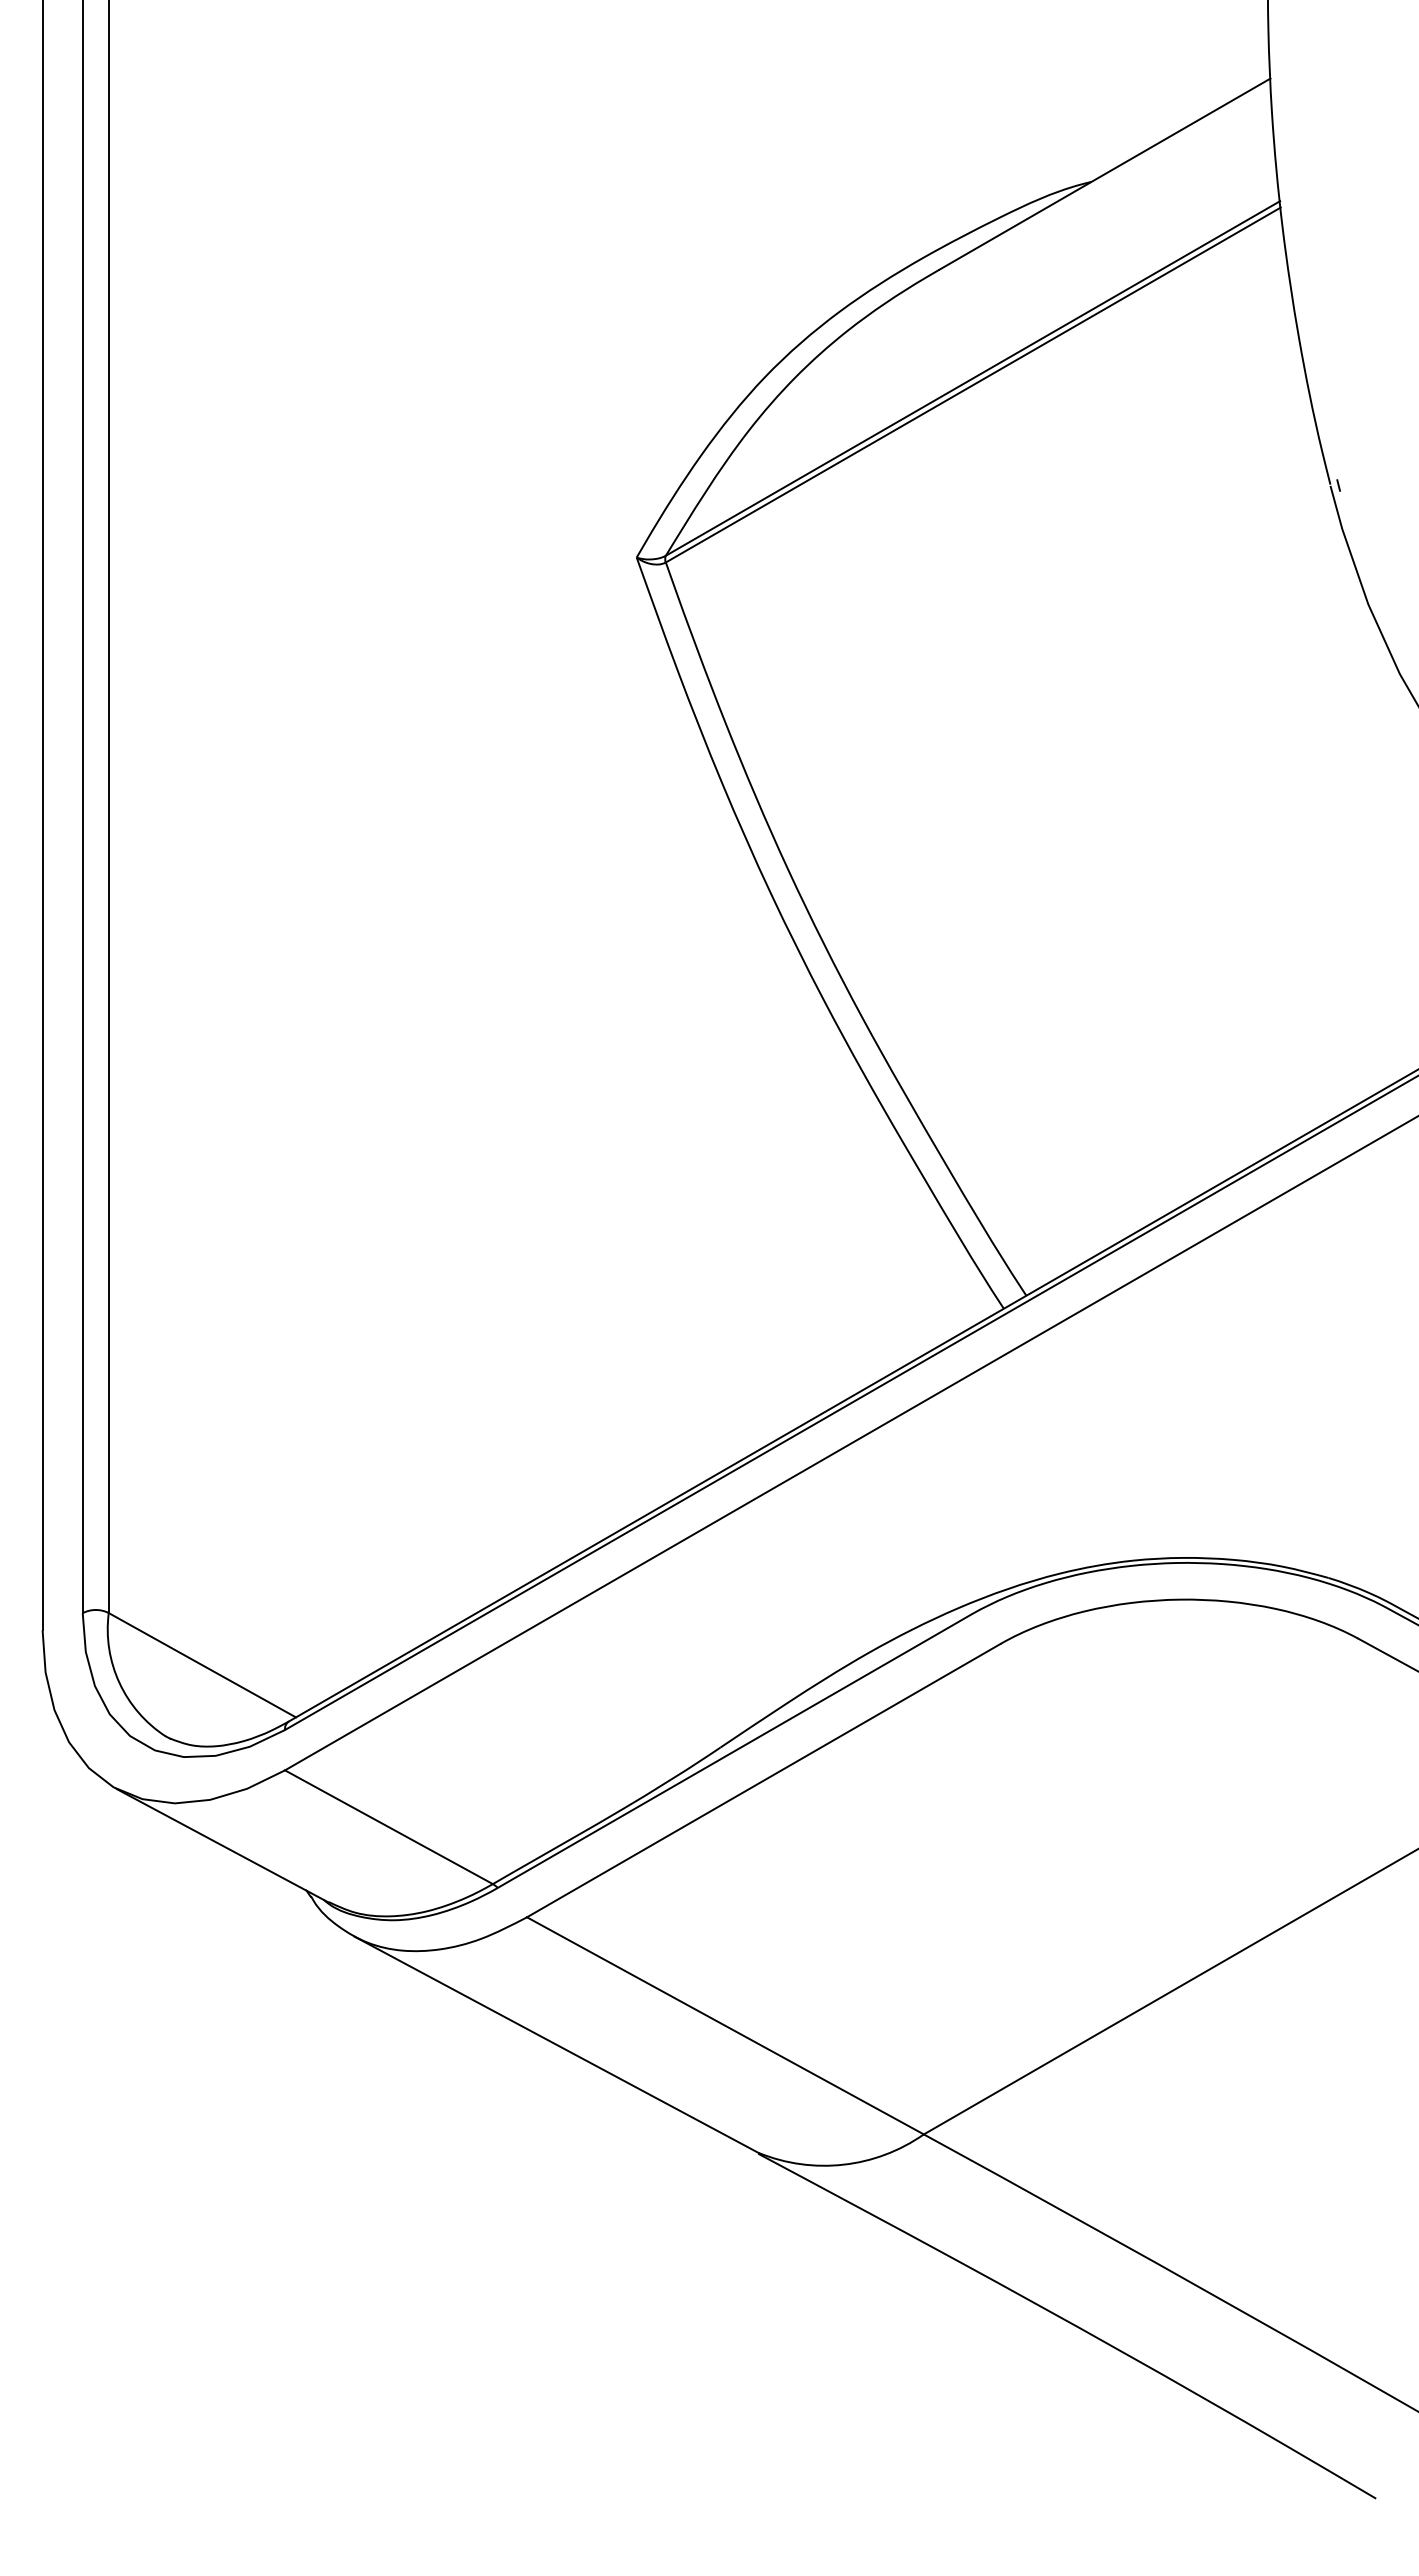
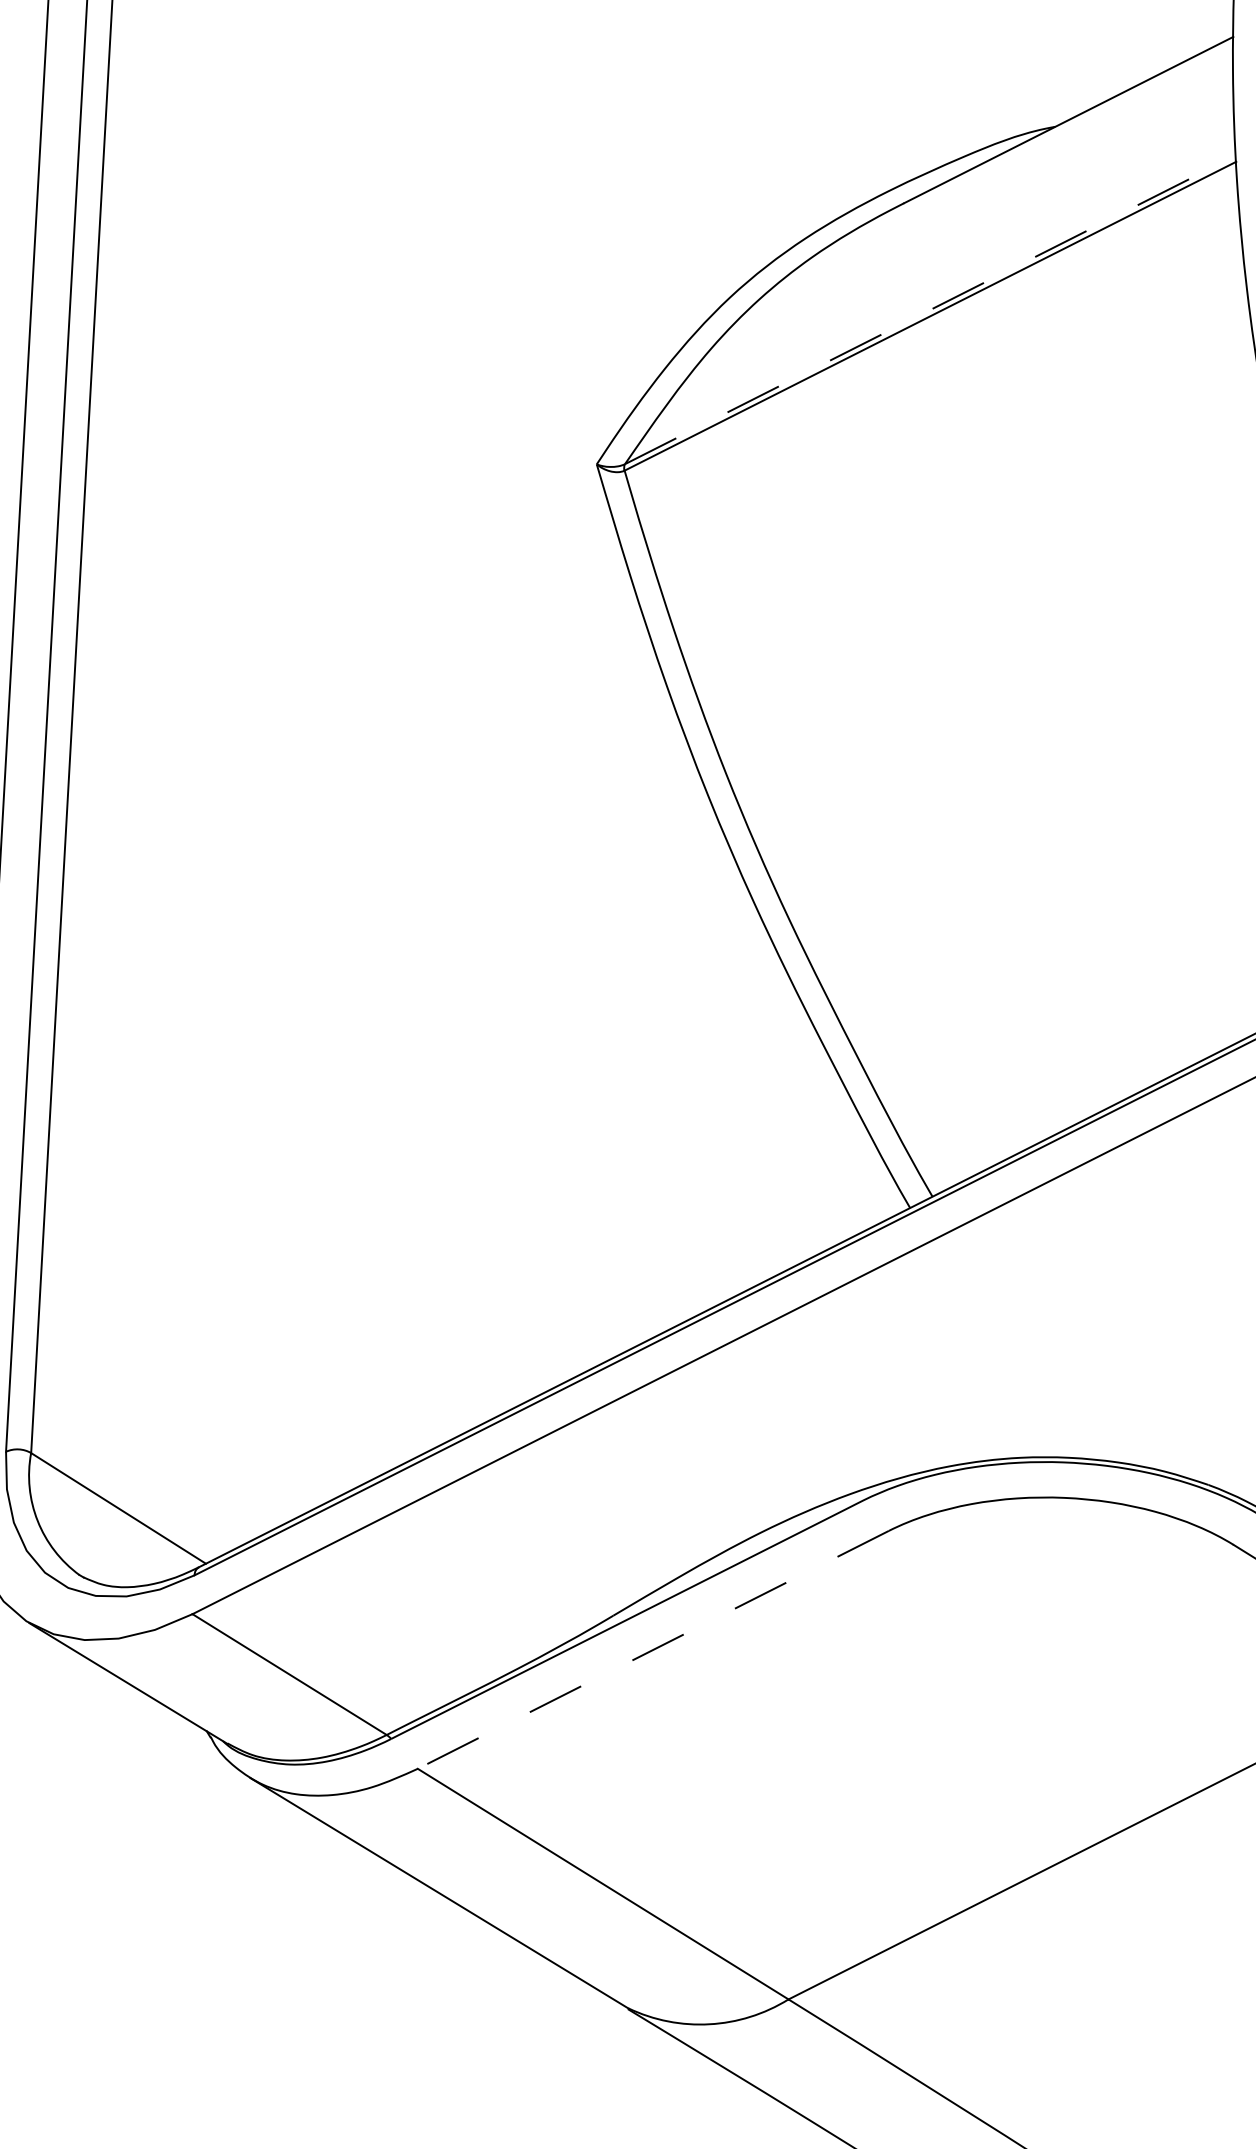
line: (973, 378) -> (931, 309), solid -> dashed
line: (763, 1780) -> (653, 1649), solid -> dashed

